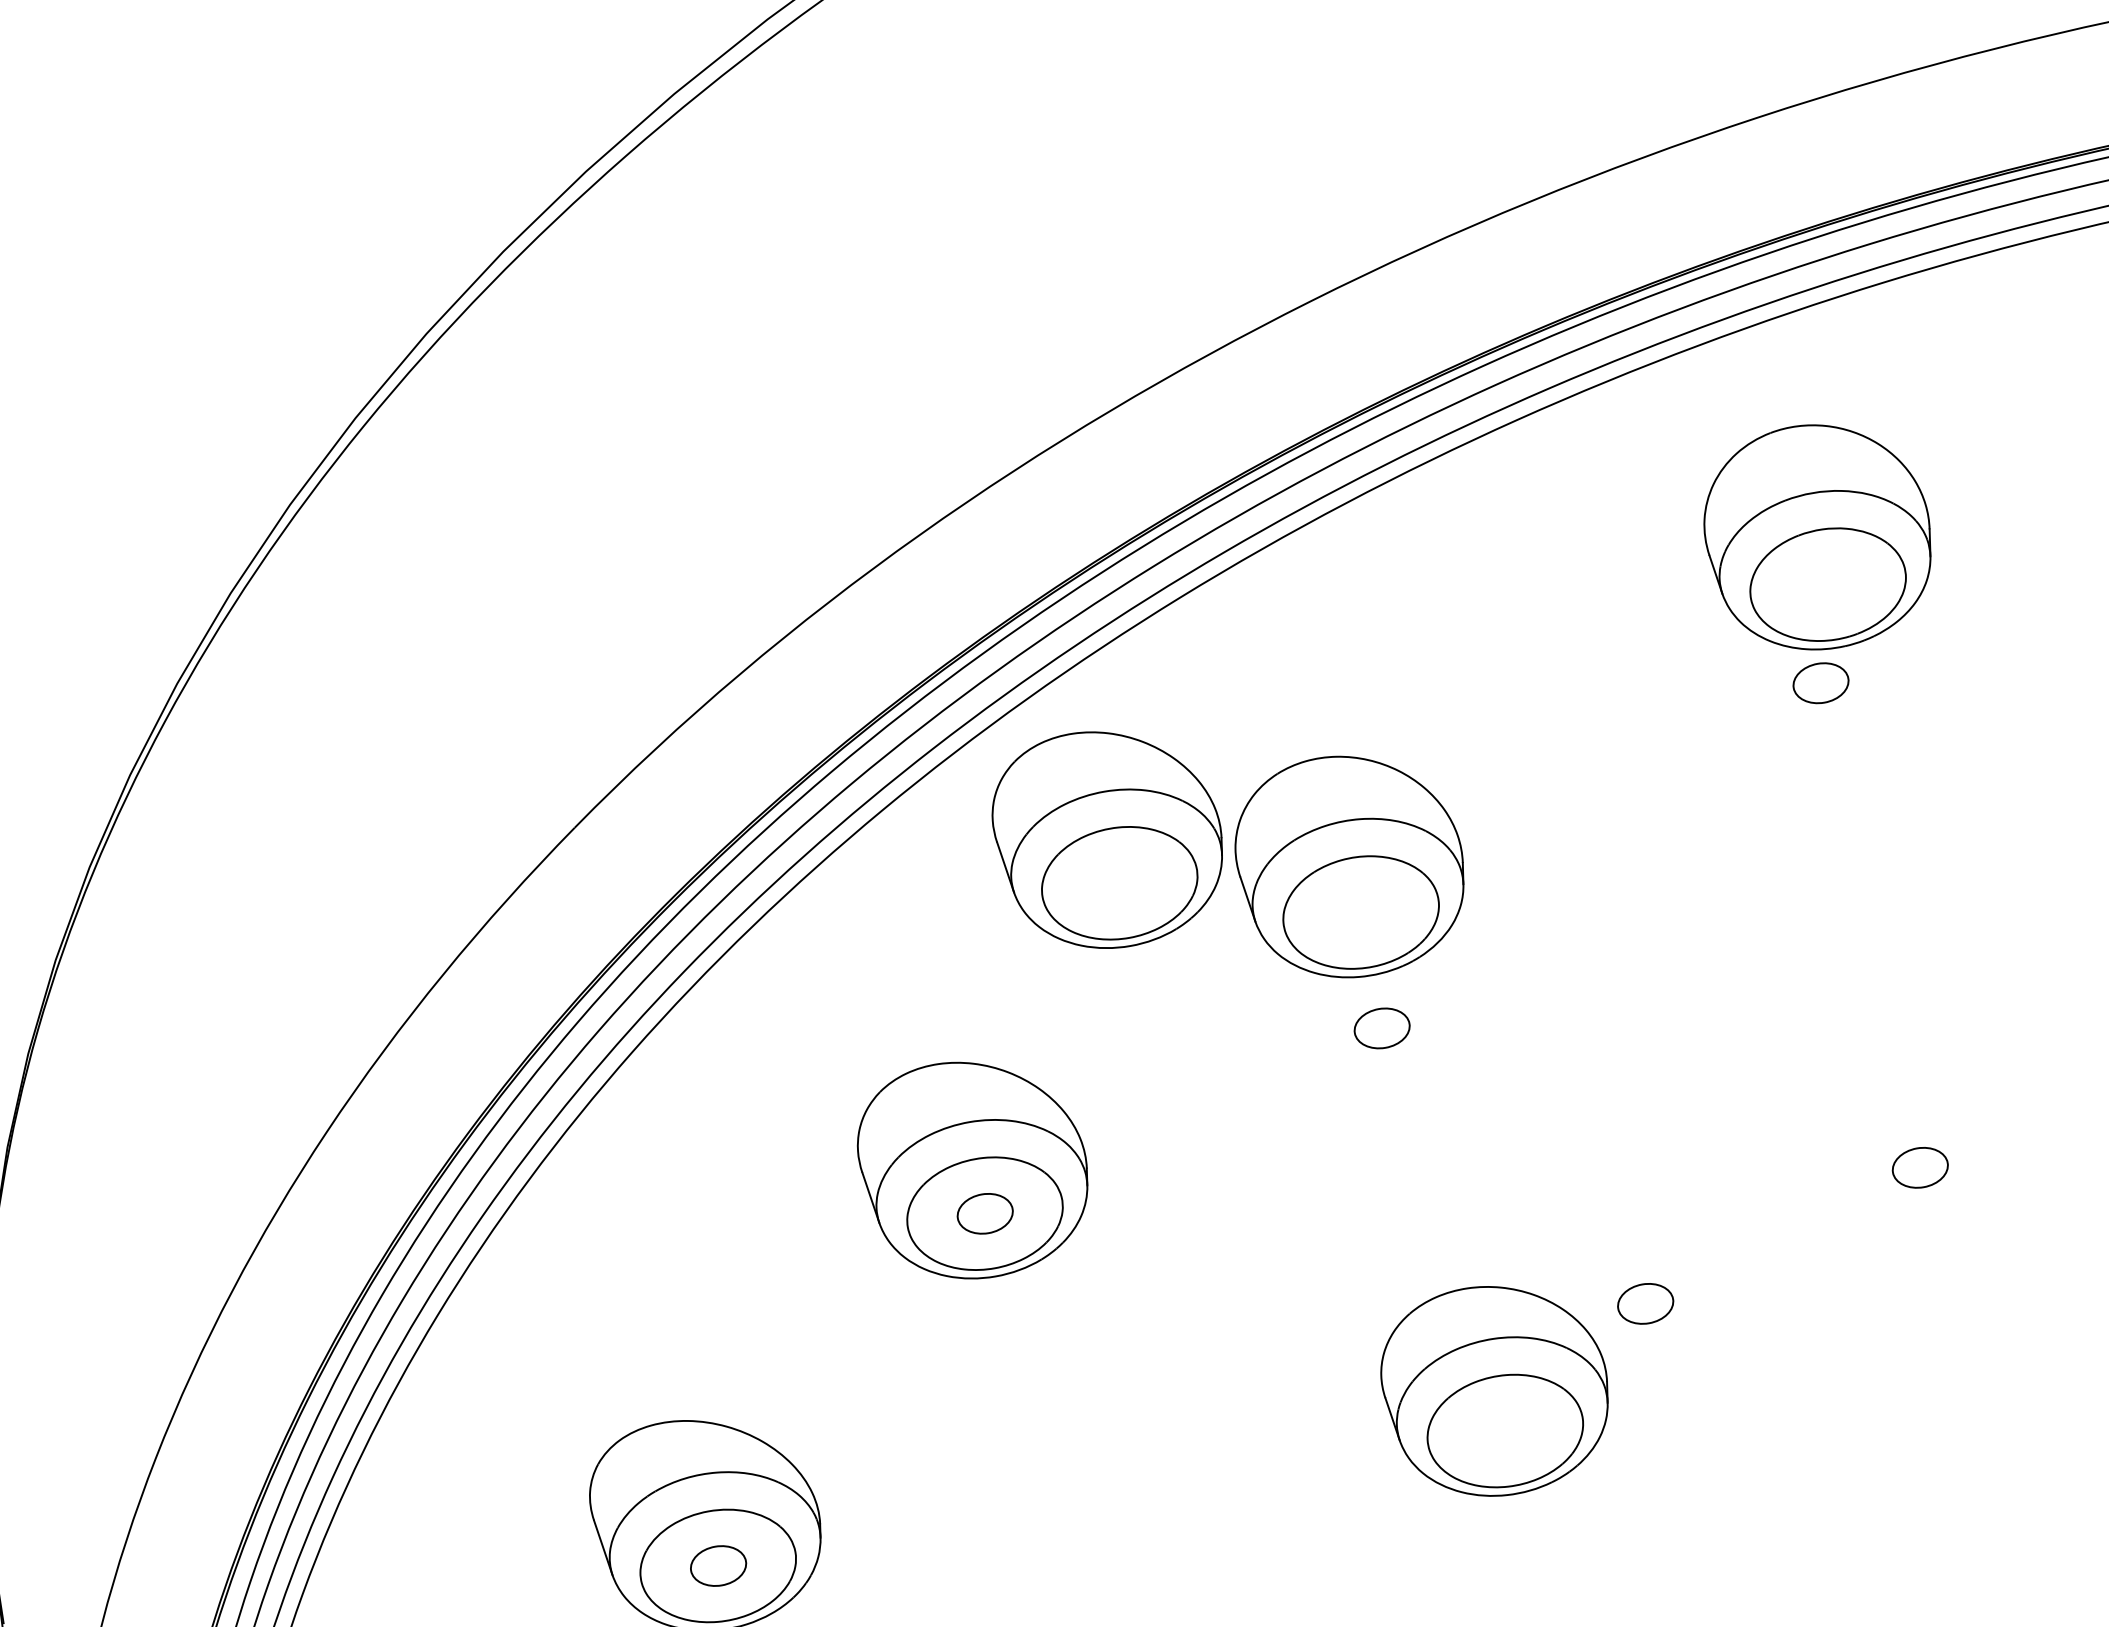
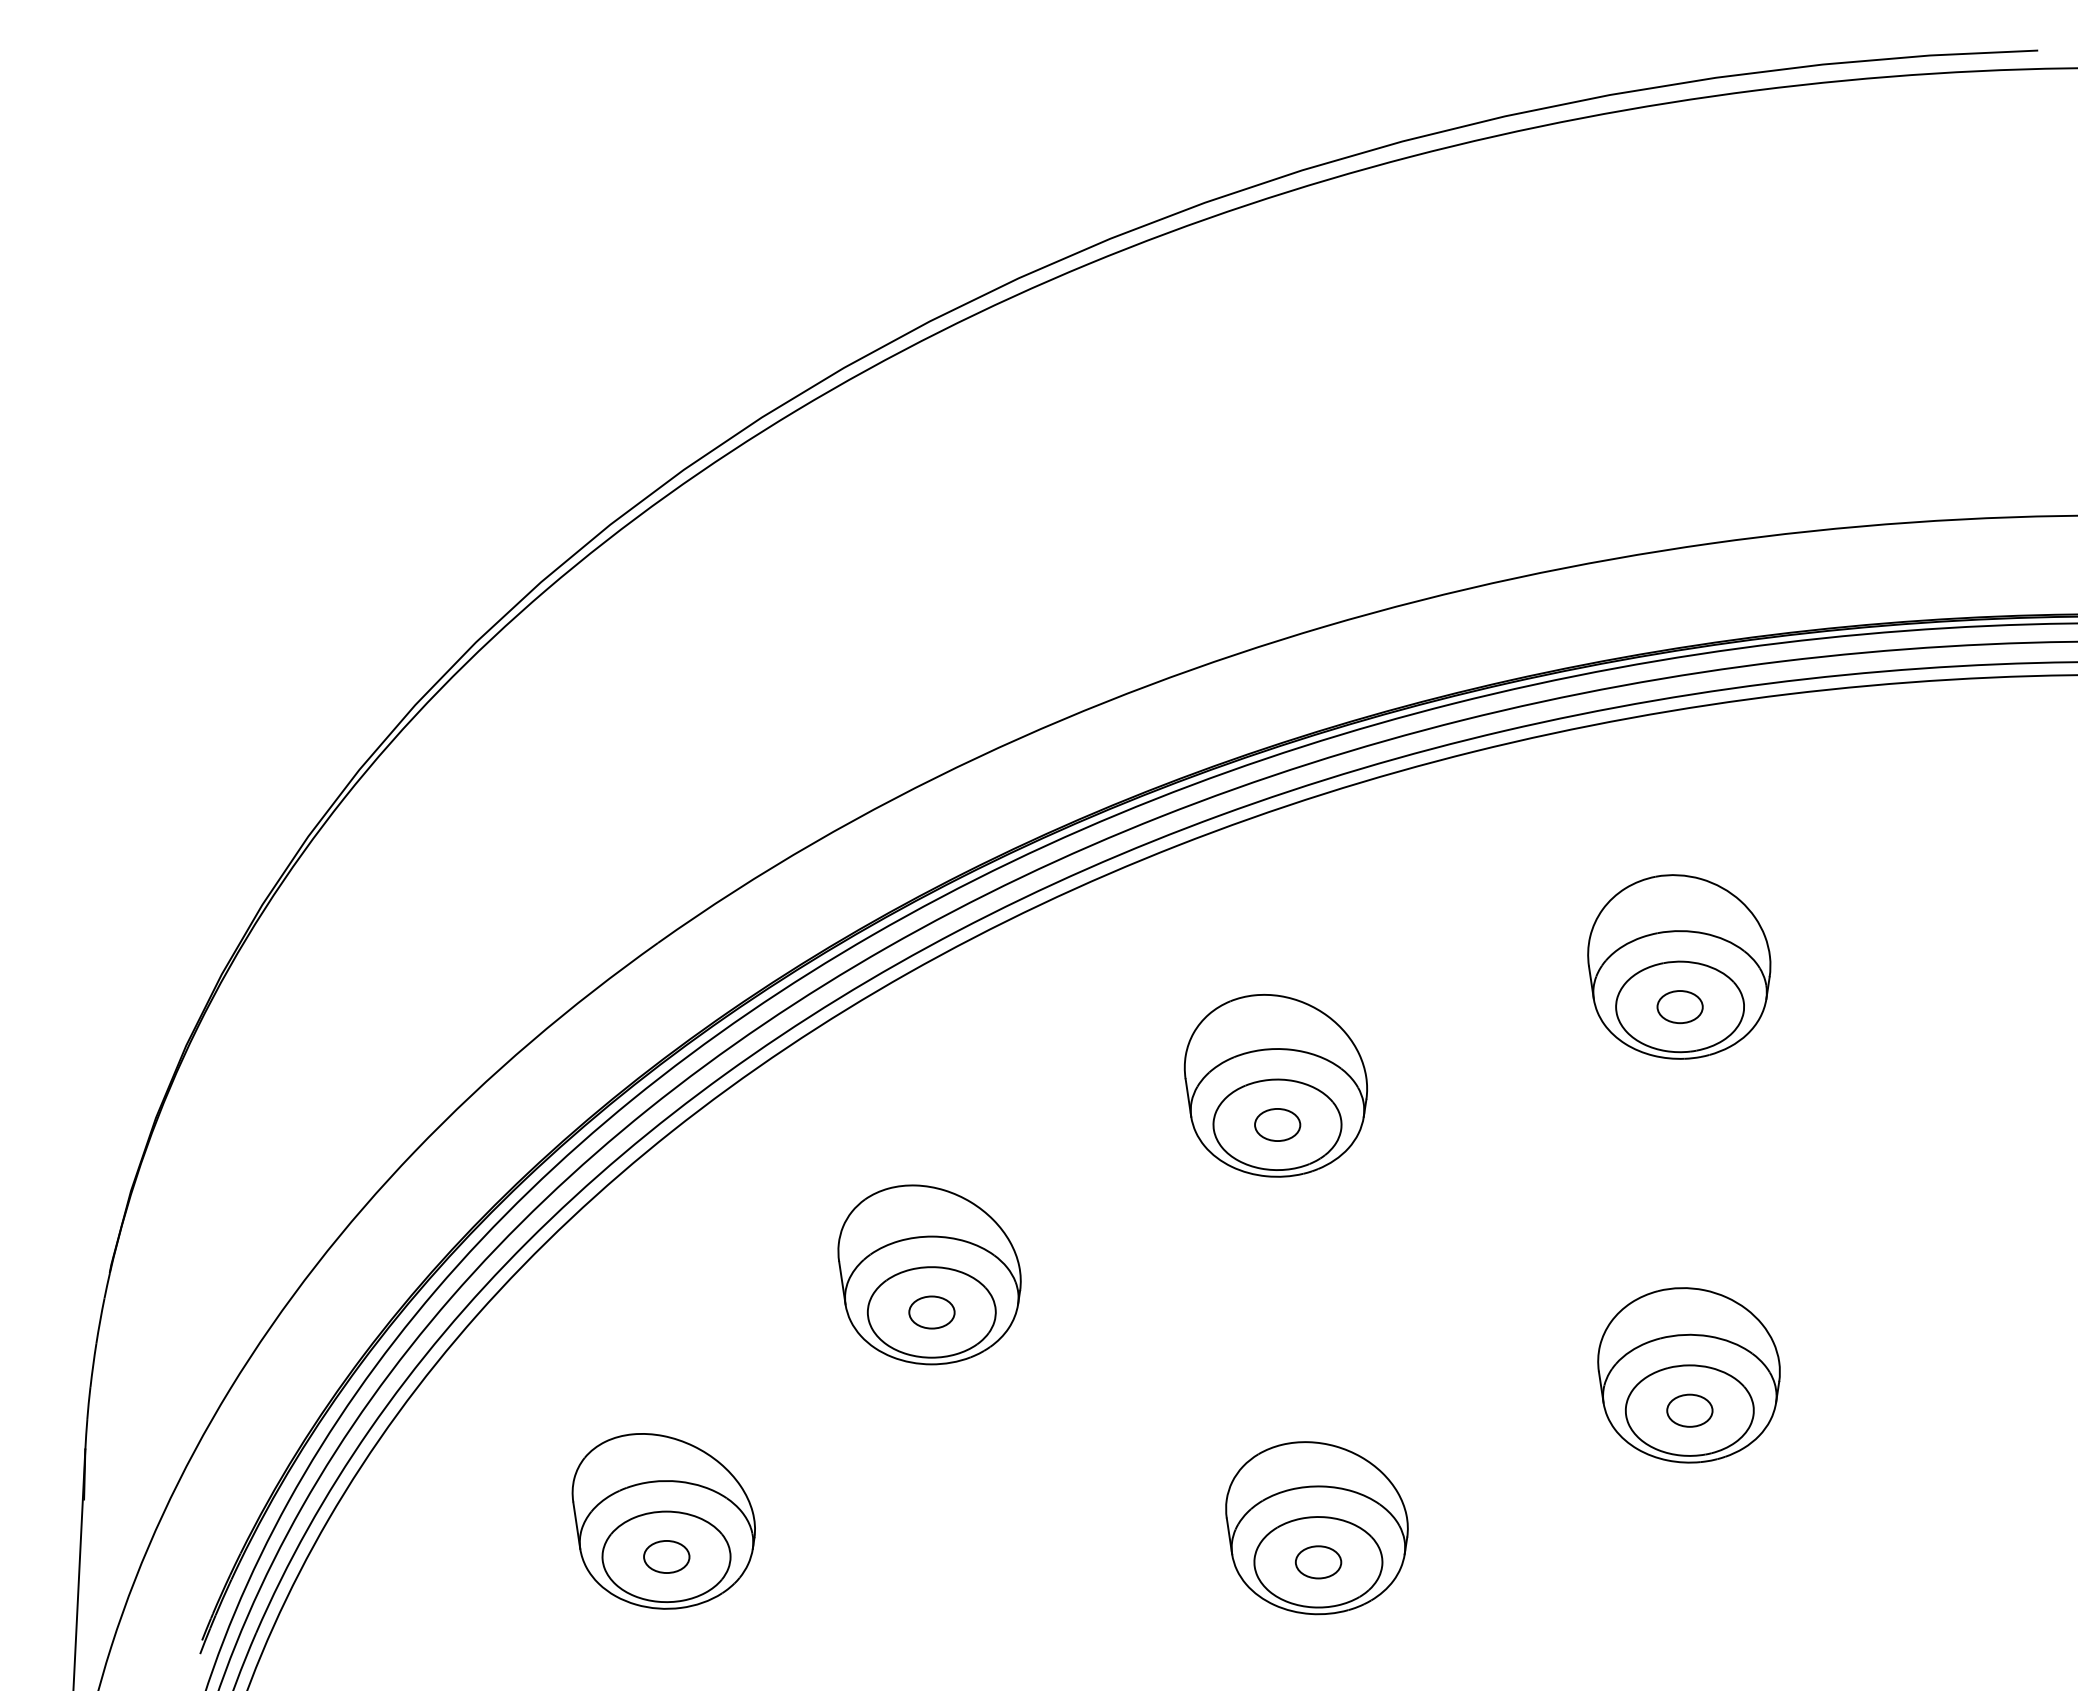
part: (1818, 536) -> (1679, 966), moved
part: (1108, 838) -> (1085, 1028), removed
part: (1381, 1027) -> (1277, 1124), moved
part: (1911, 1125) -> (1688, 1375), added
part: (1645, 1304) -> (1318, 1562), moved

